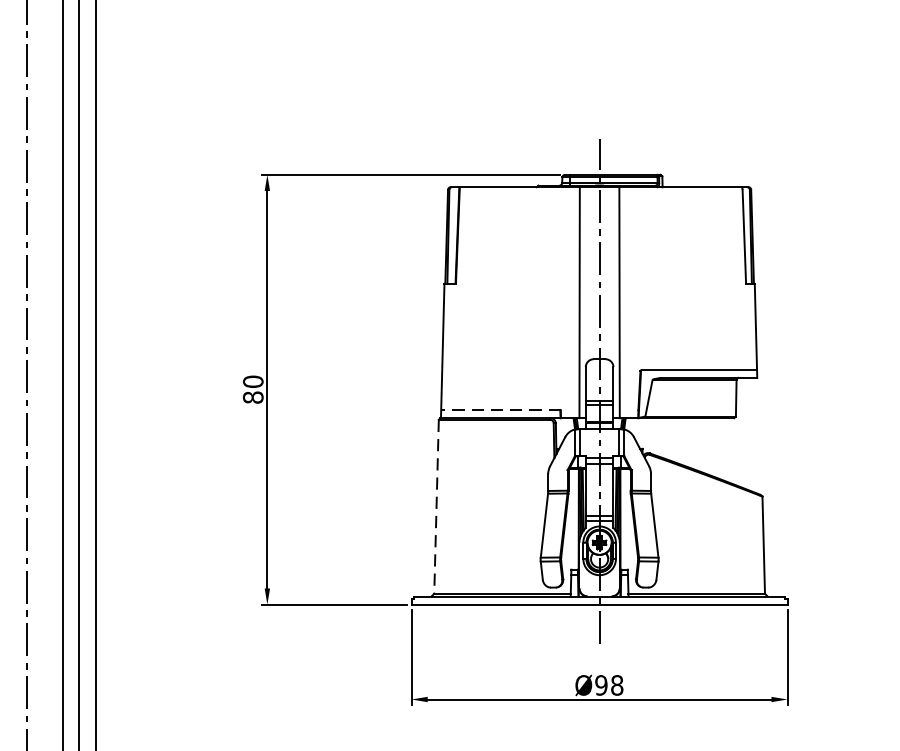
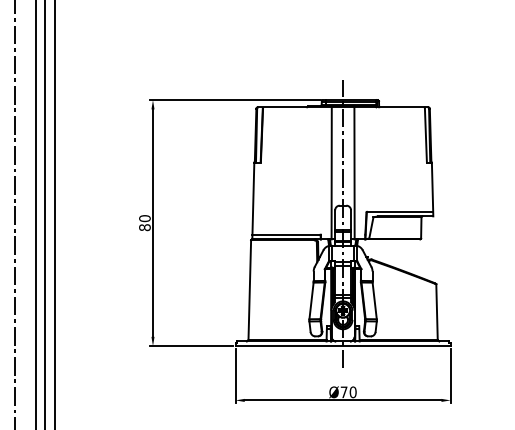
line: (500, 409) -> (286, 234), dashed -> solid
line: (436, 507) -> (249, 290), dashed -> solid
text: (609, 685) -> (348, 392), Ø98 -> Ø70

